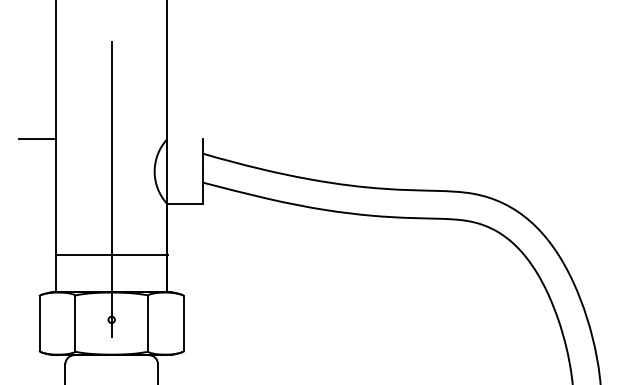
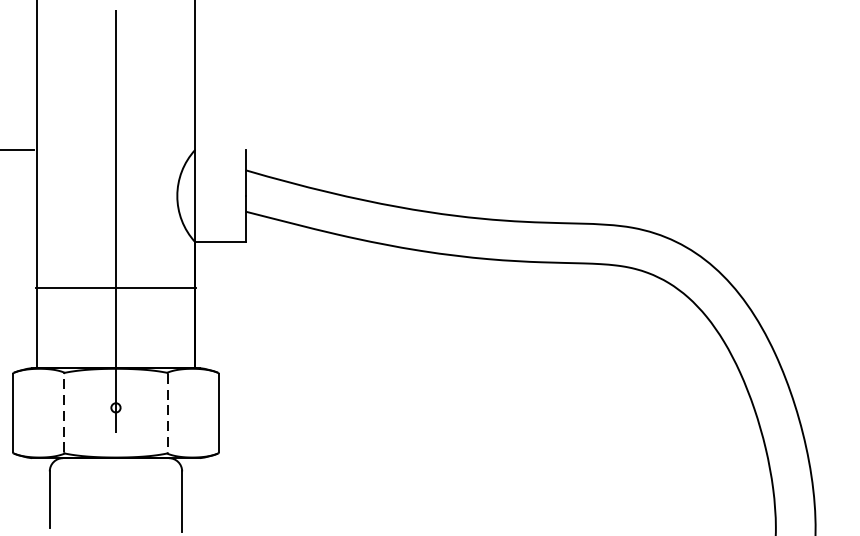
line: (111, 255) -> (115, 288), moved
line: (75, 323) -> (64, 413), solid -> dashed
line: (148, 324) -> (168, 414), solid -> dashed

